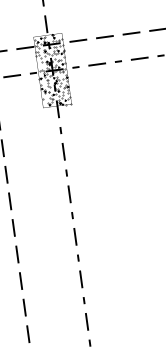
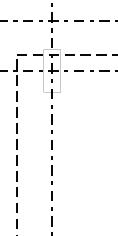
hatch: (51, 70) -> (51, 70), removed

